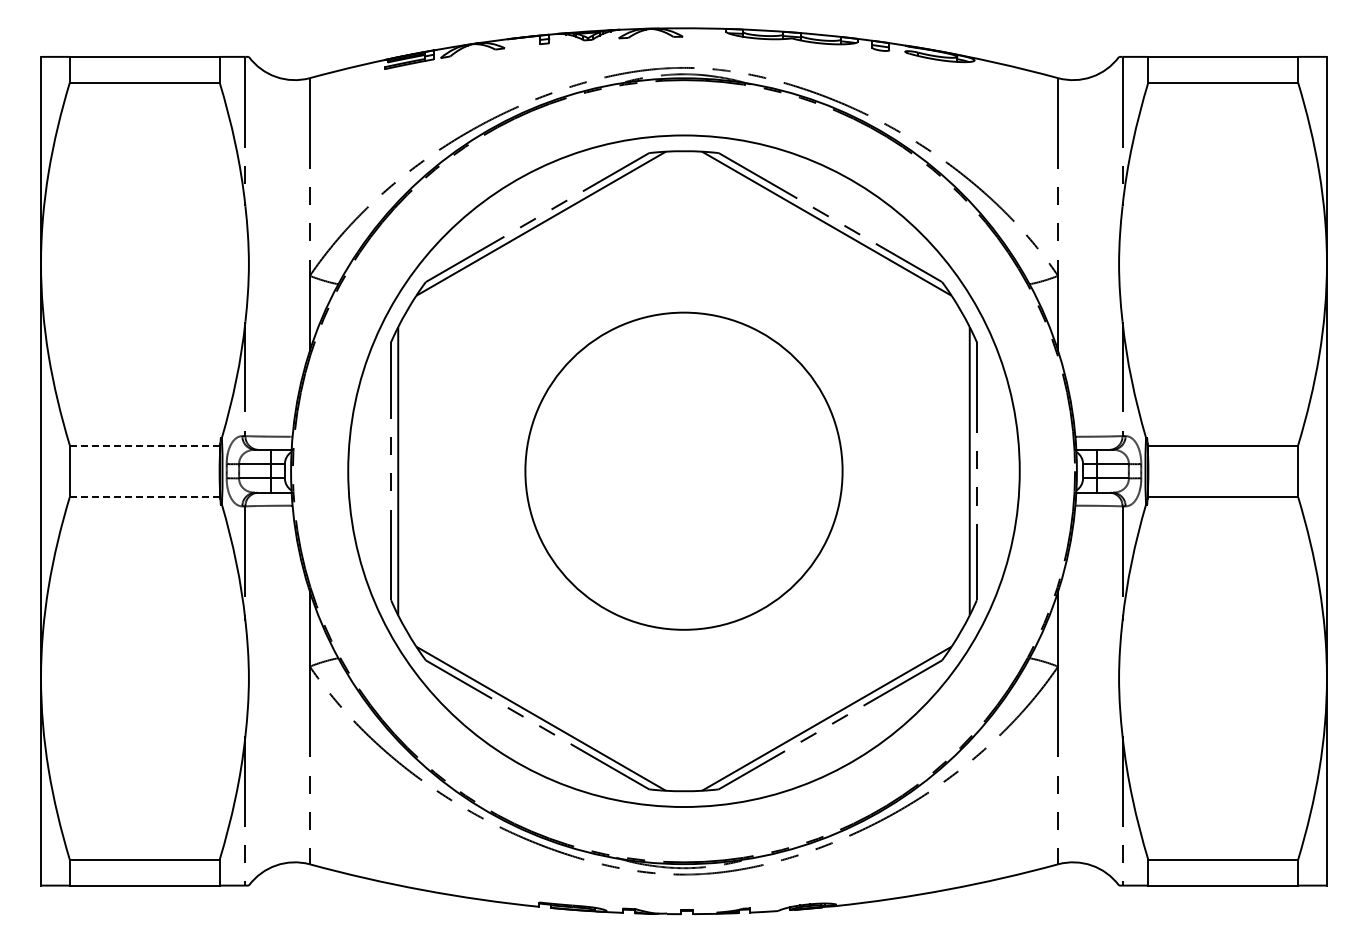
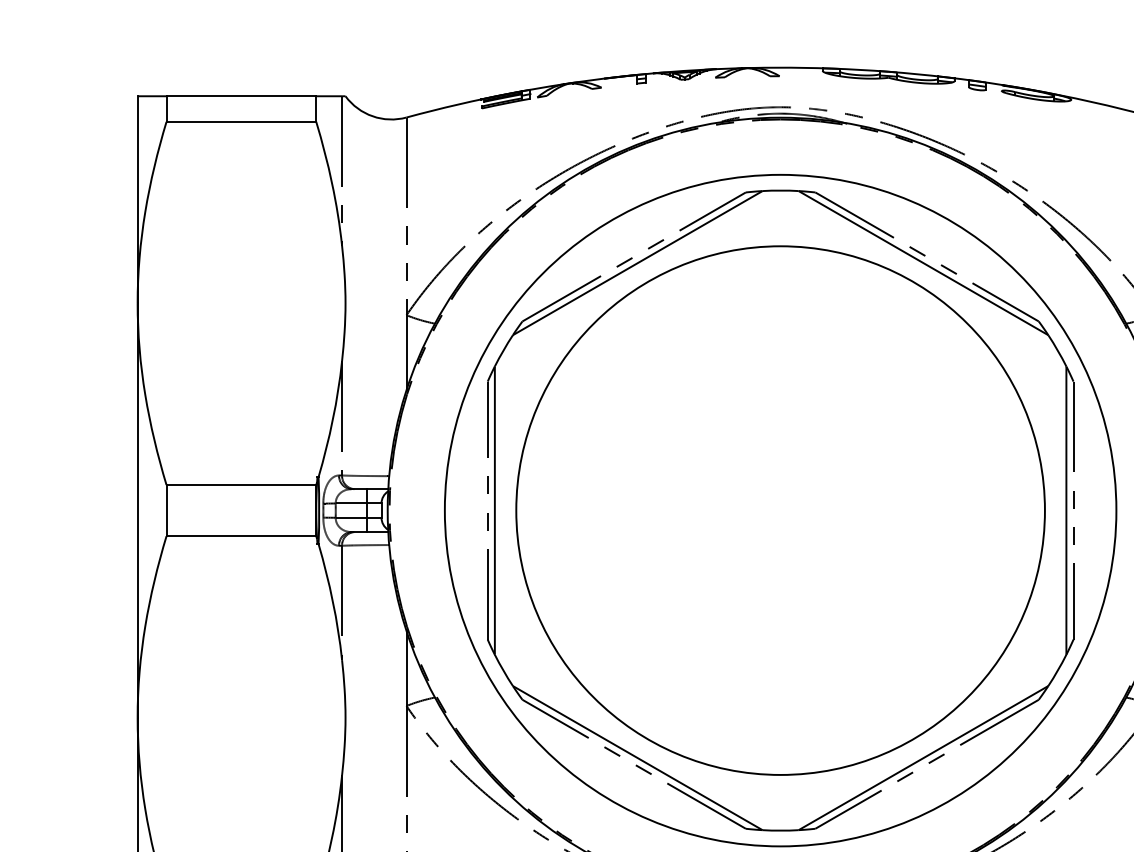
line: (144, 445) -> (241, 484), dashed -> solid
circle: (683, 470) -> (780, 509), size x1.67
line: (144, 496) -> (241, 535), dashed -> solid

